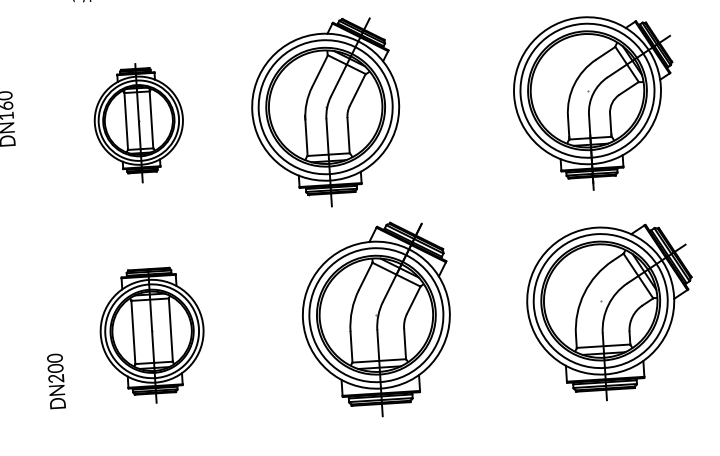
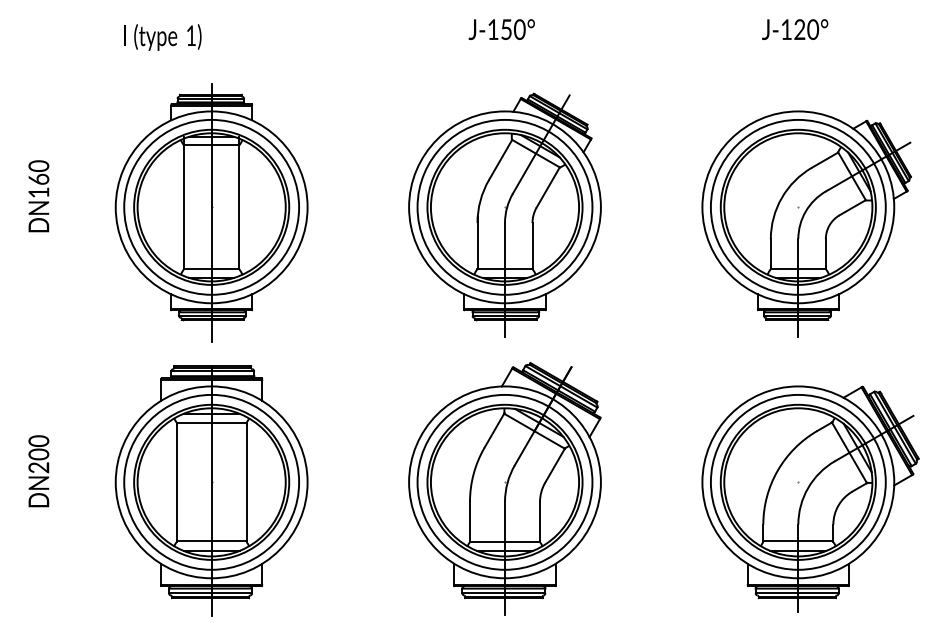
part: (325, 112) -> (504, 214), moved
part: (138, 122) -> (211, 212), size x1.67
part: (152, 335) -> (211, 490), size x1.43
text: (56, 381) -> (38, 471), moved

